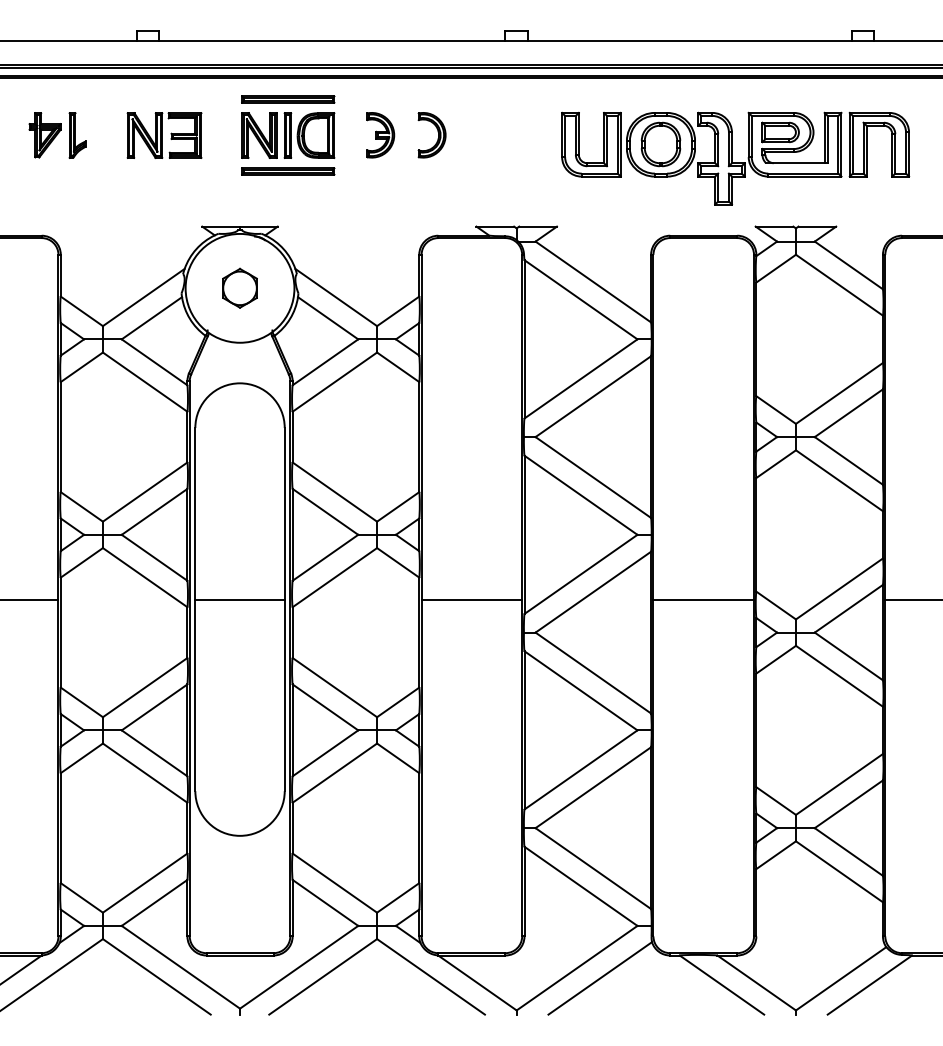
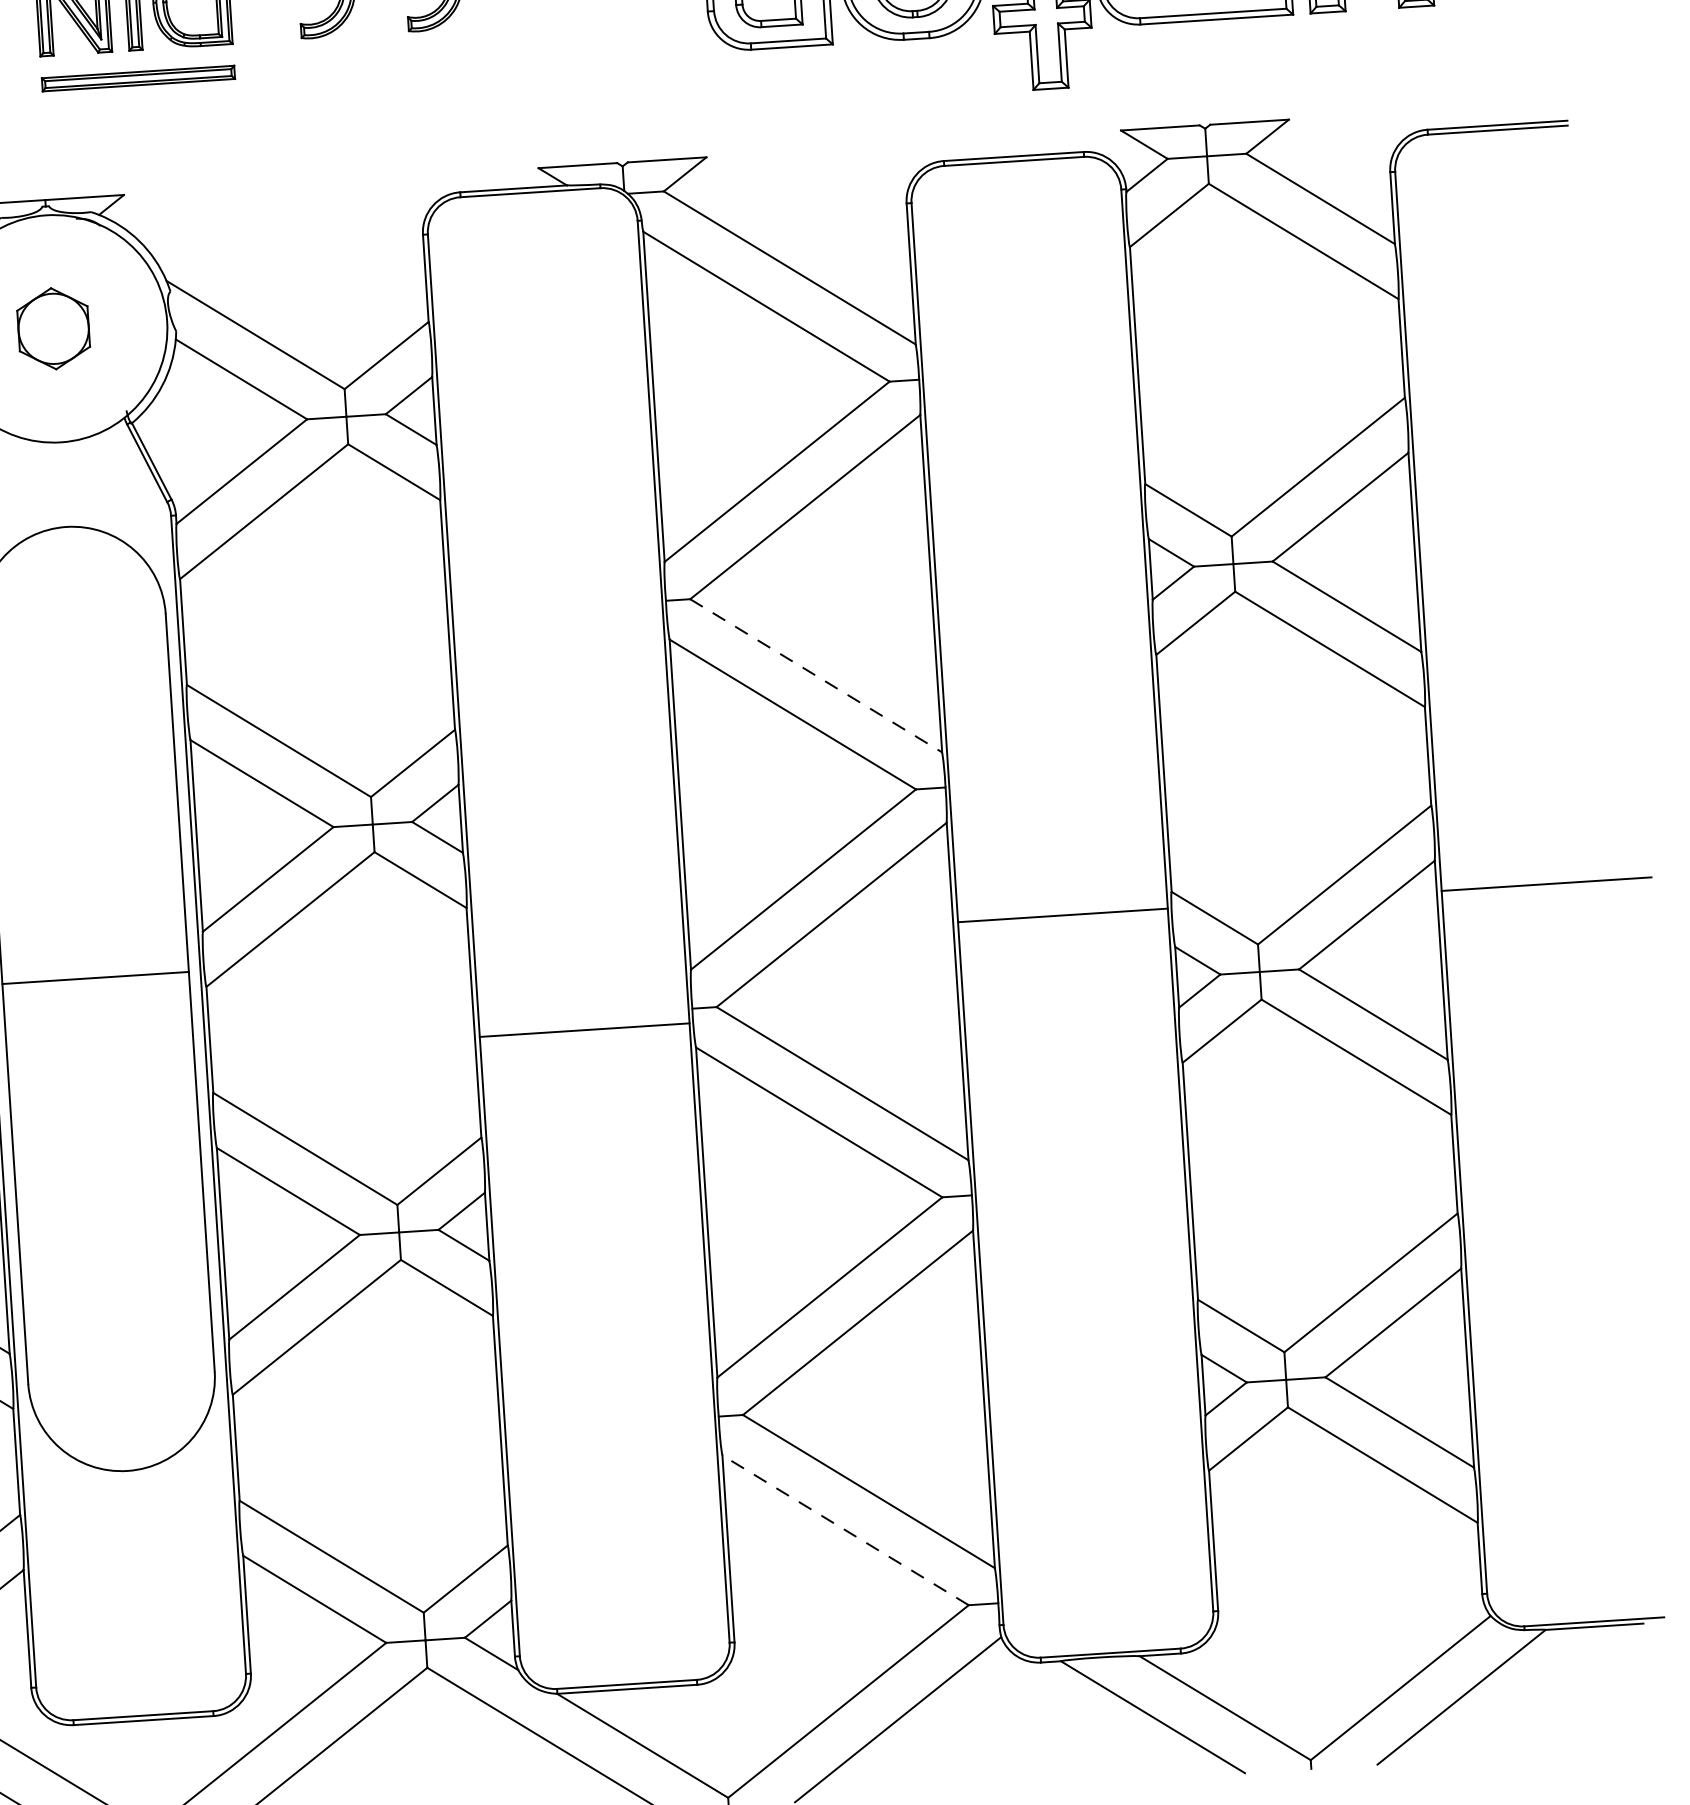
line: (593, 477) -> (816, 675), solid -> dashed
line: (471, 599) -> (583, 1030), moved
line: (581, 886) -> (846, 1530), solid -> dashed

